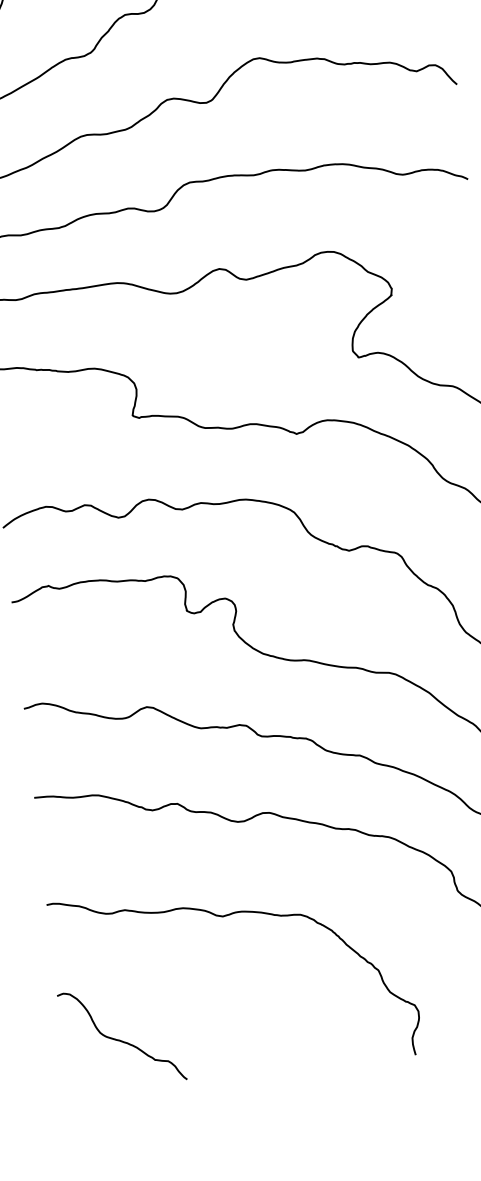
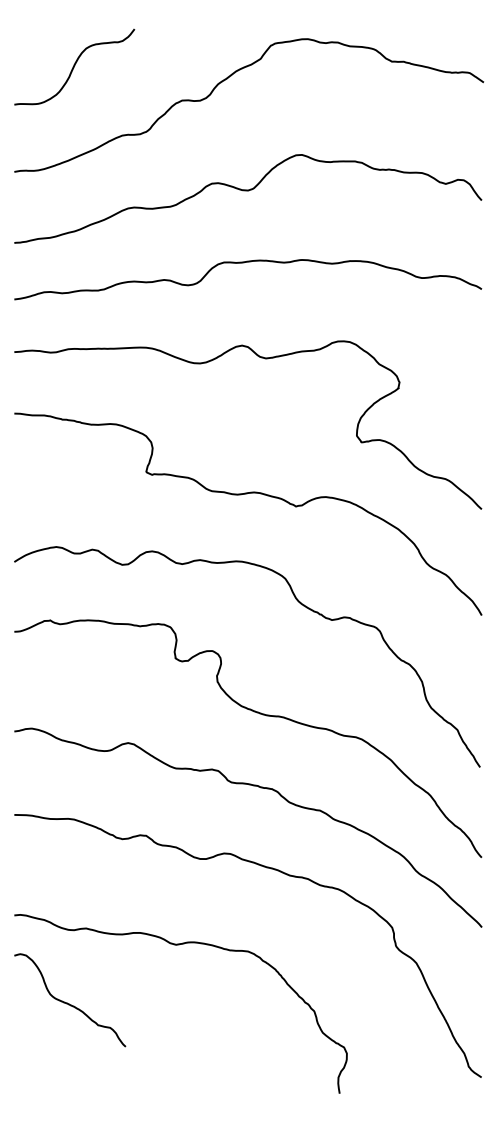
curve: (121, 1040) -> (69, 1003), moved

